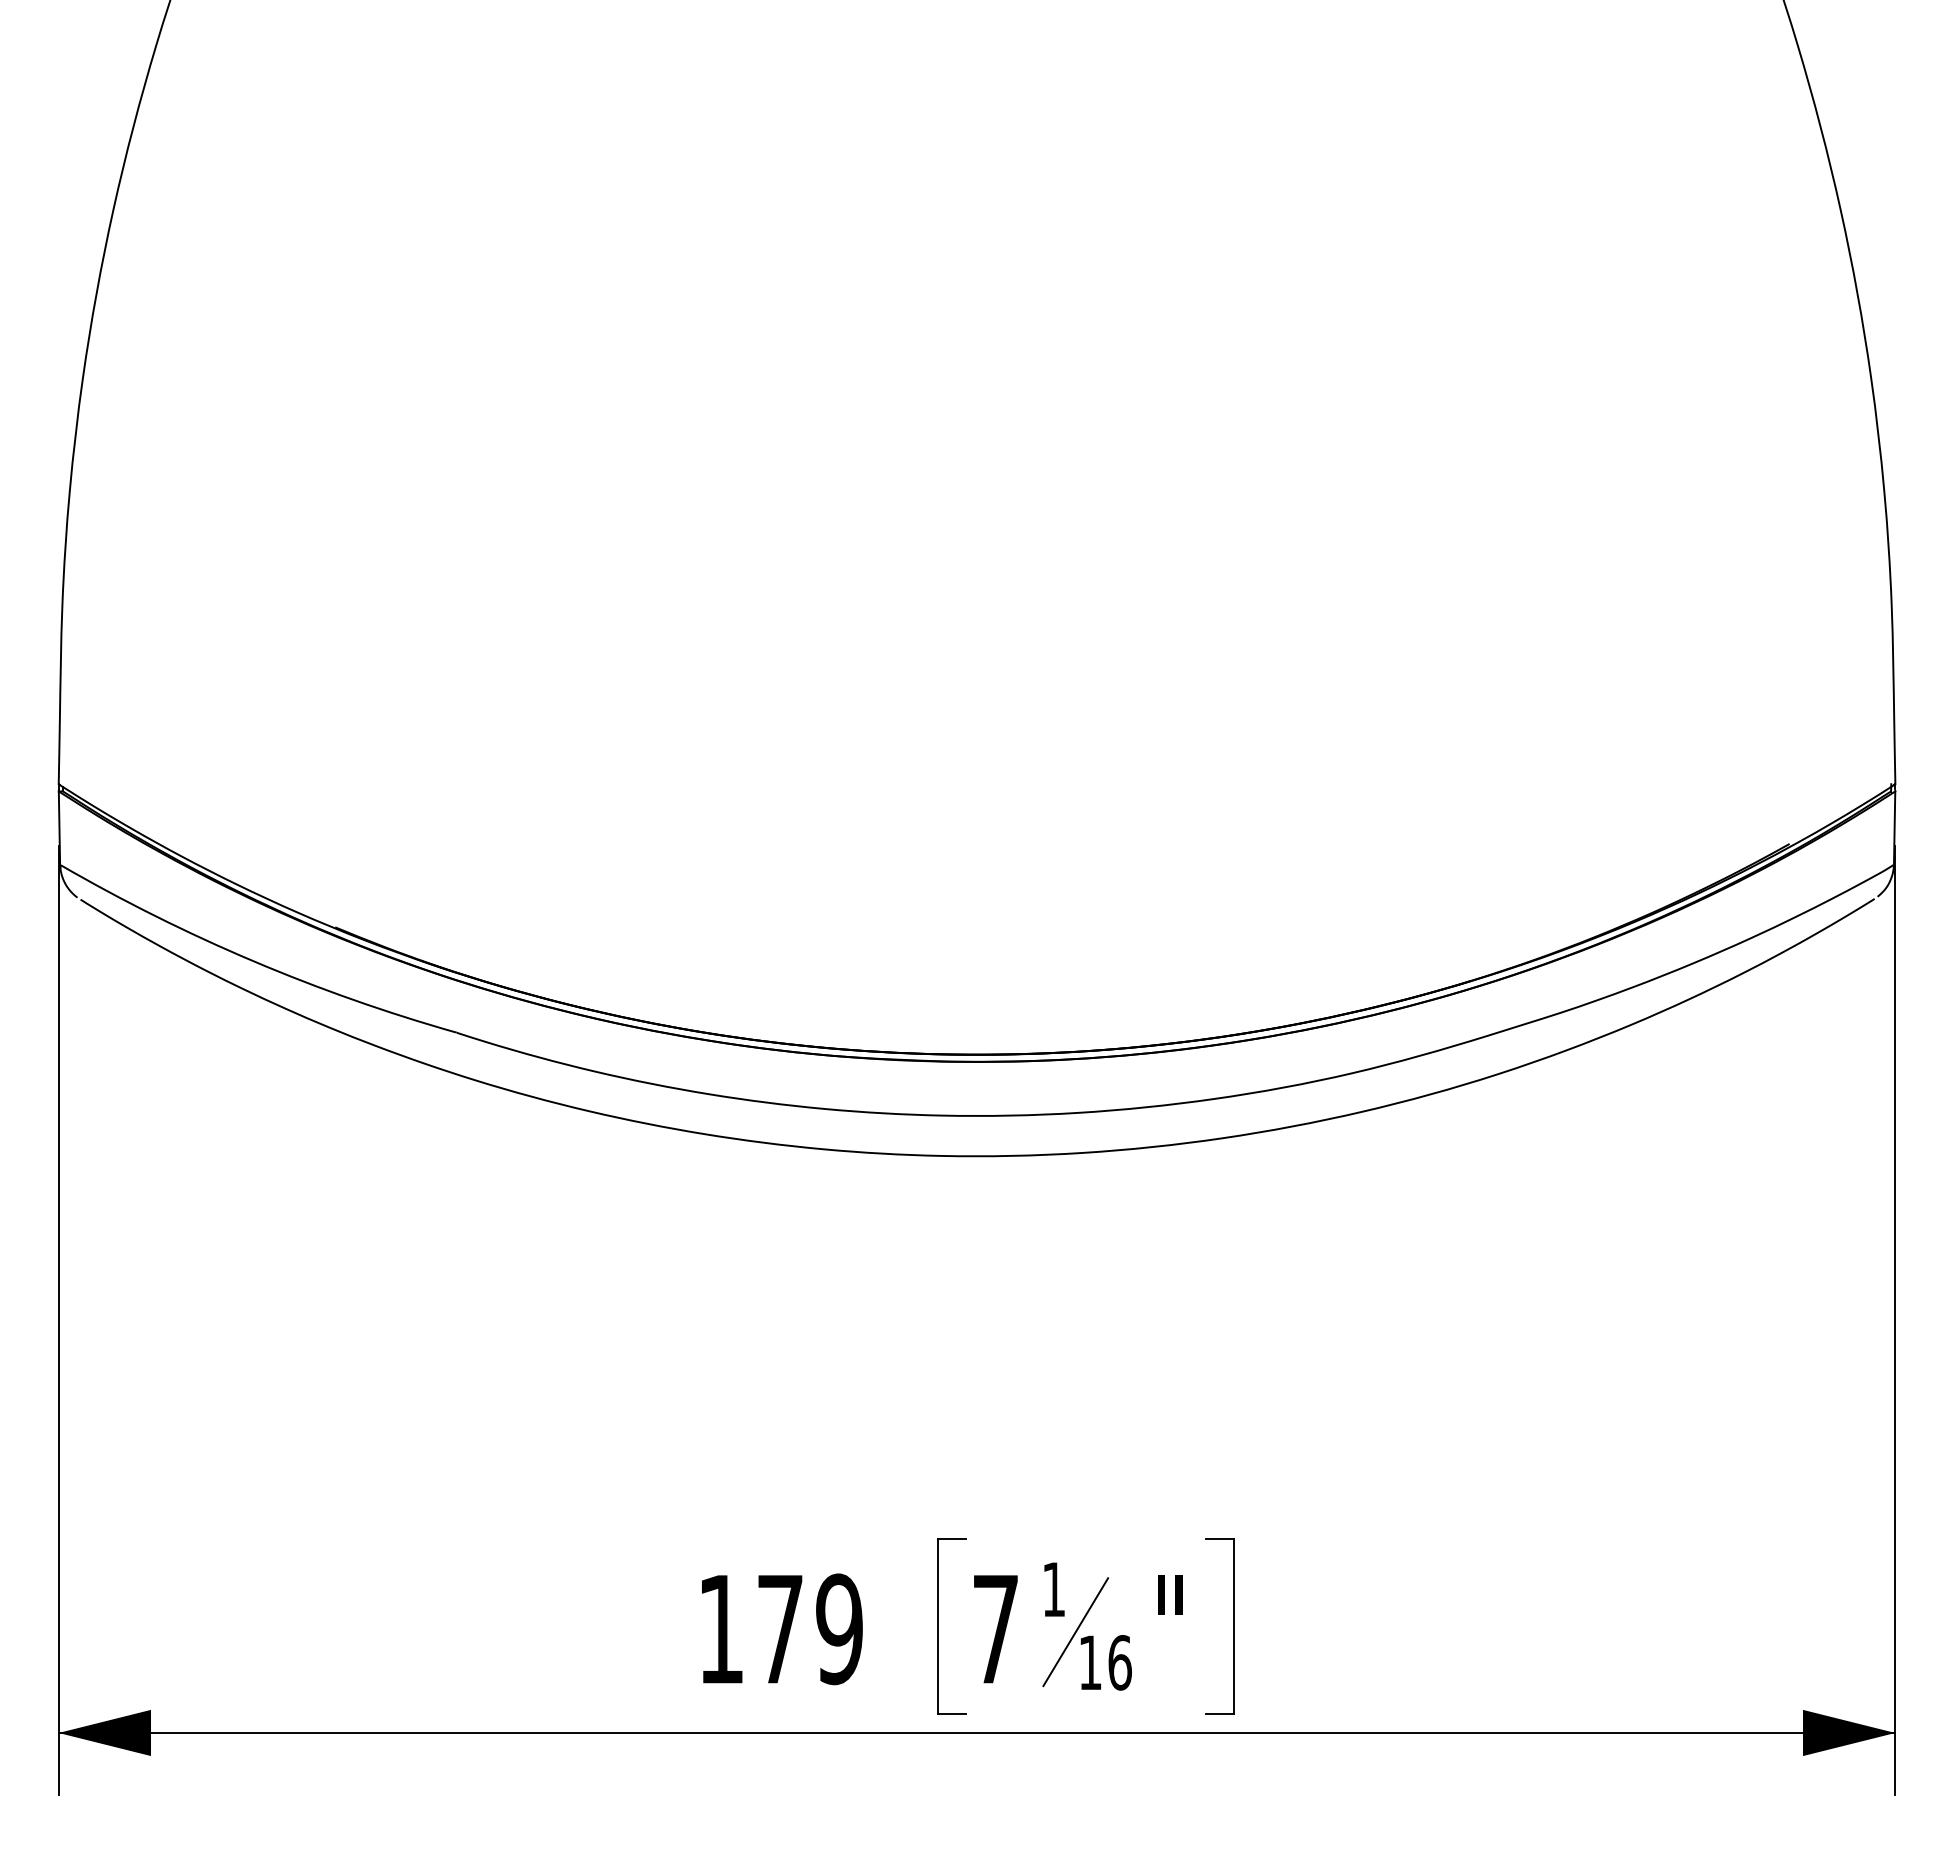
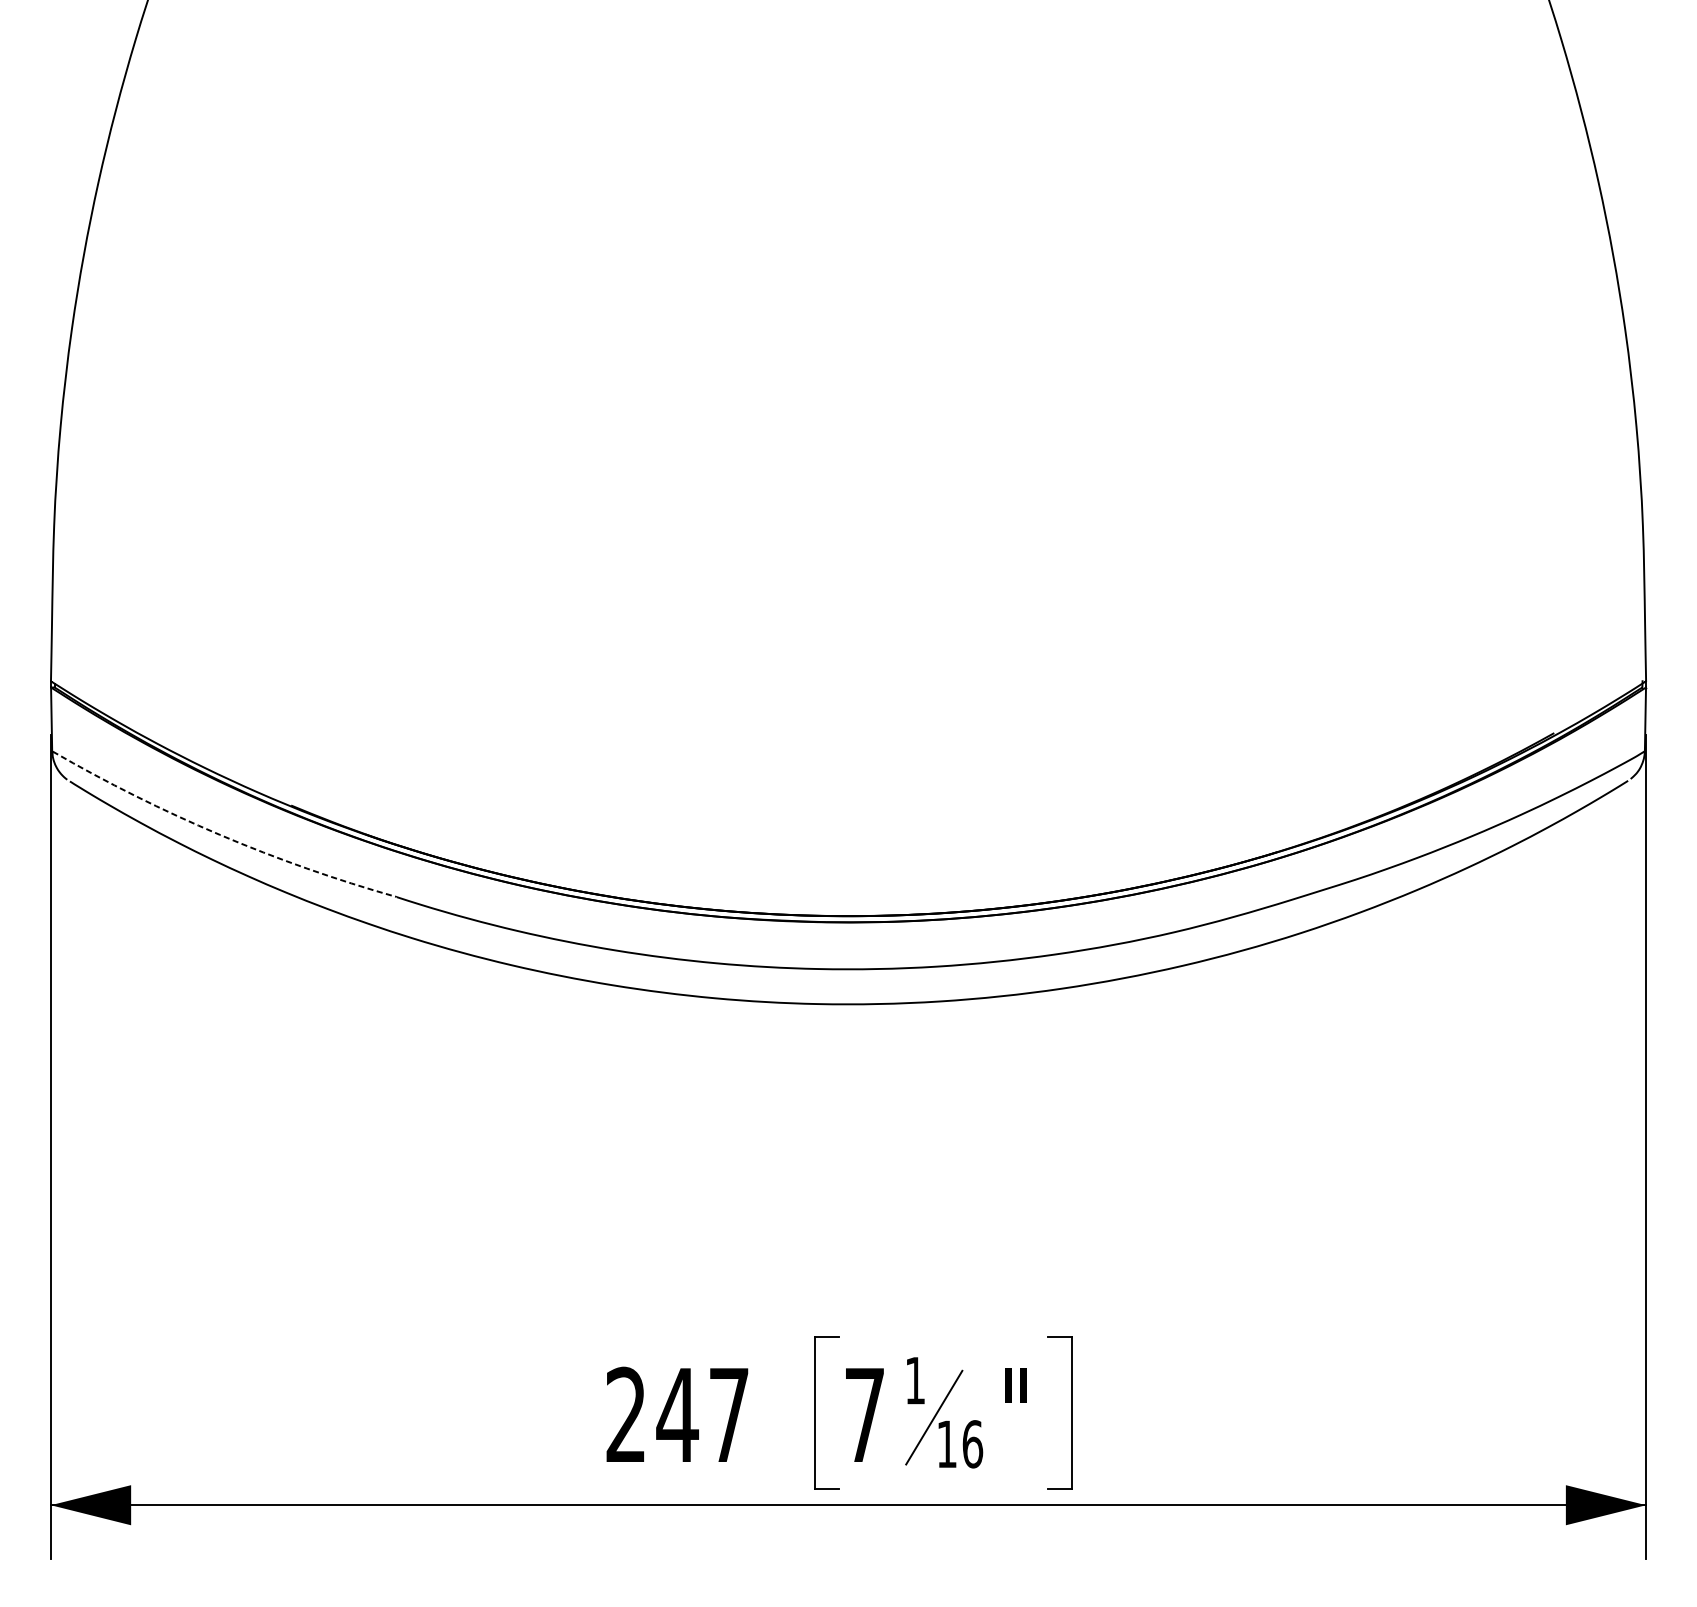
arc: (253, 961) -> (220, 835), solid -> dashed
text: (780, 1629) -> (677, 1415), 179 -> 247

